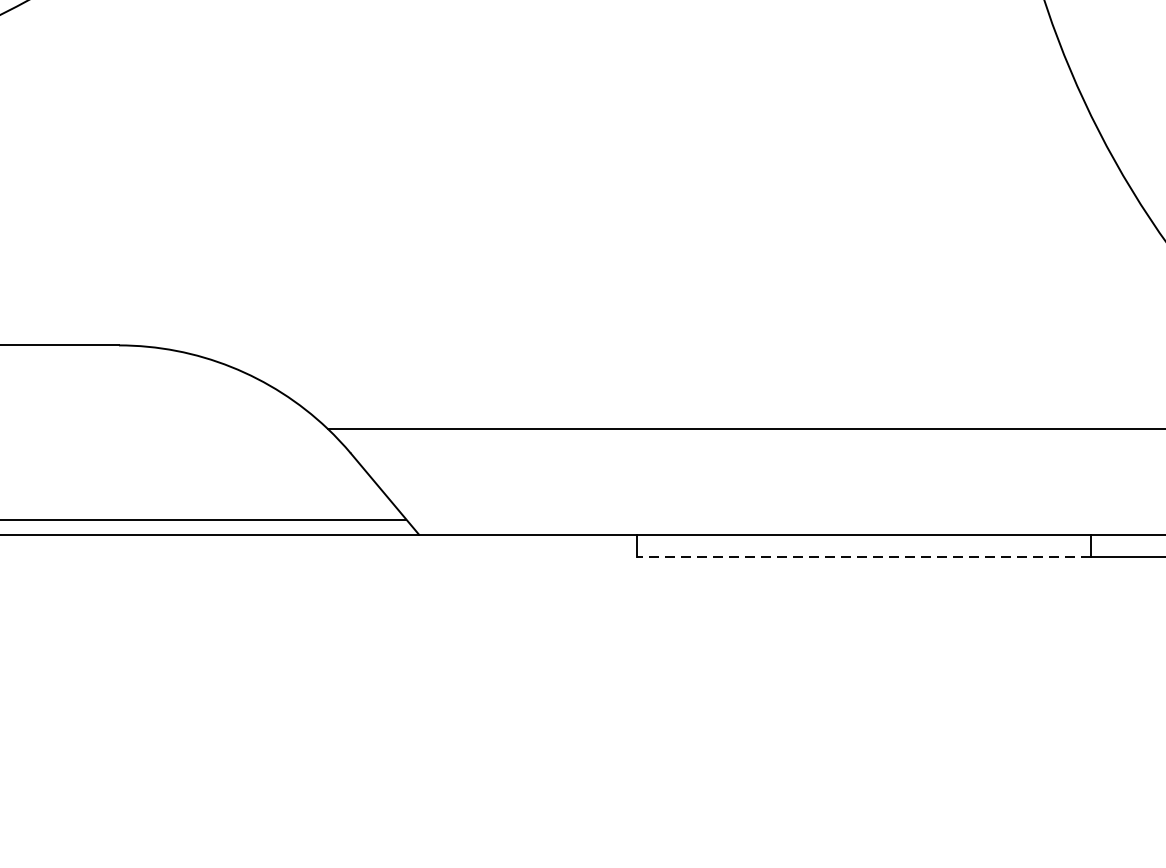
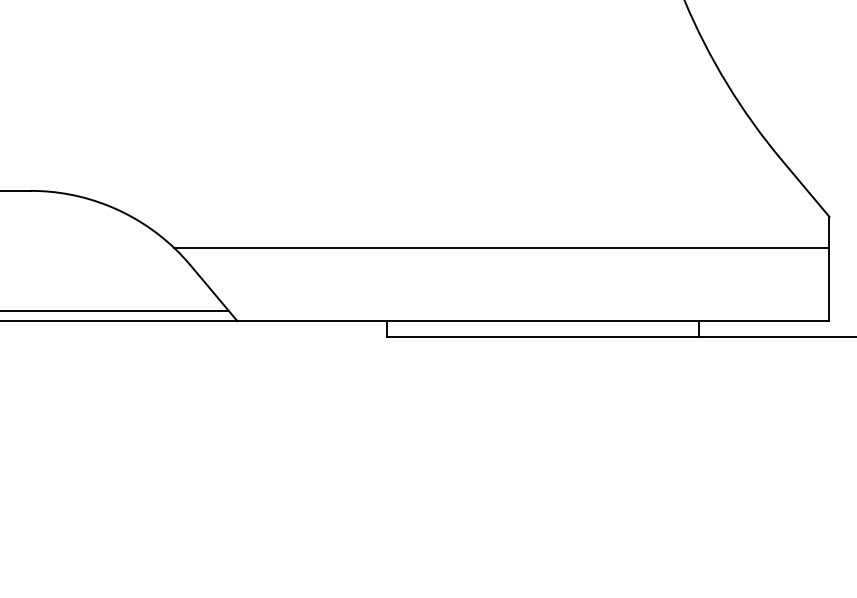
line: (863, 557) -> (542, 336), dashed -> solid

